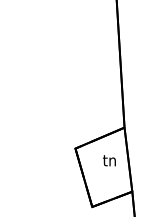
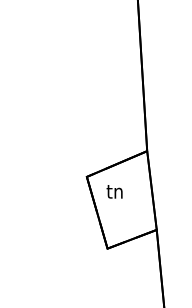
text: (109, 160) -> (114, 191), moved

